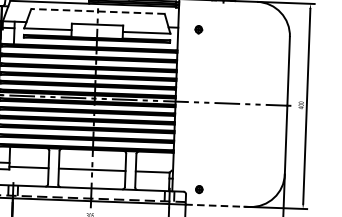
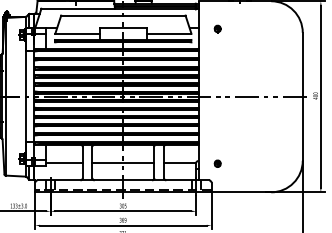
line: (97, 11) -> (122, 15), dashed -> solid
part: (199, 189) -> (217, 163), moved
line: (217, 206) -> (241, 192), dashed -> solid

